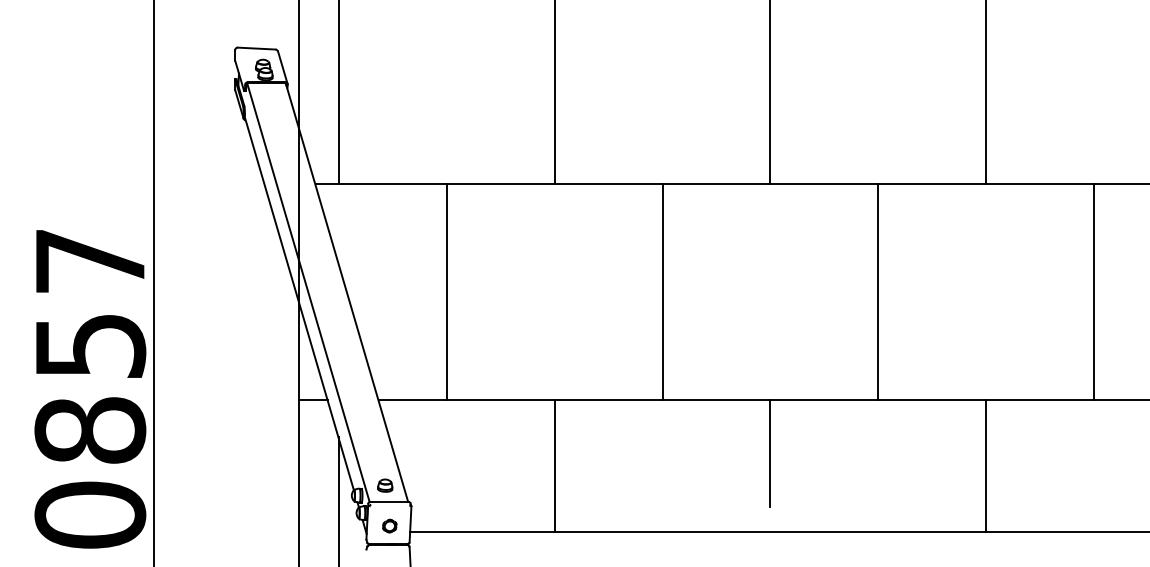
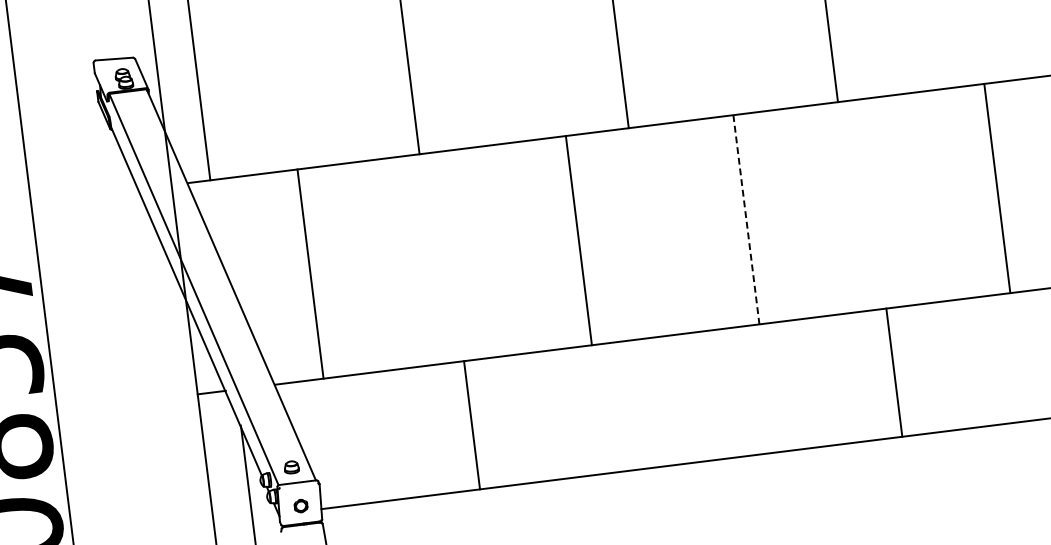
line: (446, 291) -> (310, 273), moved
line: (662, 291) -> (578, 240), moved
line: (878, 291) -> (746, 219), solid -> dashed
line: (1094, 291) -> (997, 188), moved
line: (770, 452) -> (661, 388), removed
line: (554, 465) -> (471, 425), moved
line: (986, 465) -> (894, 372), moved

